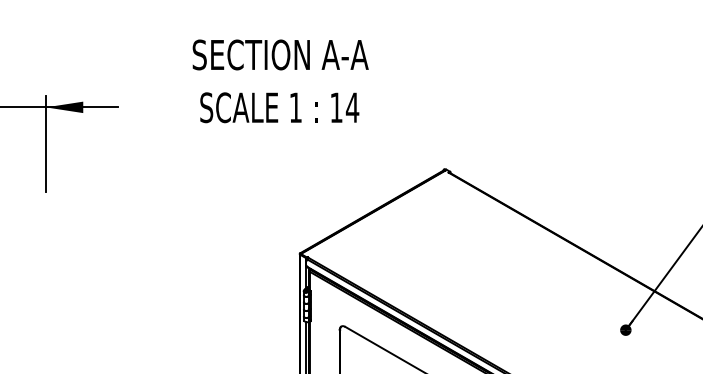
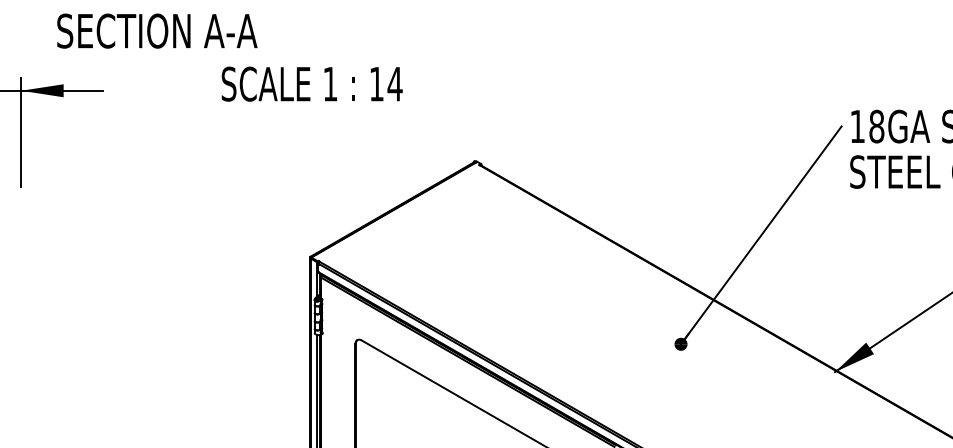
text: (280, 54) -> (157, 30), moved
text: (279, 107) -> (311, 83), moved

